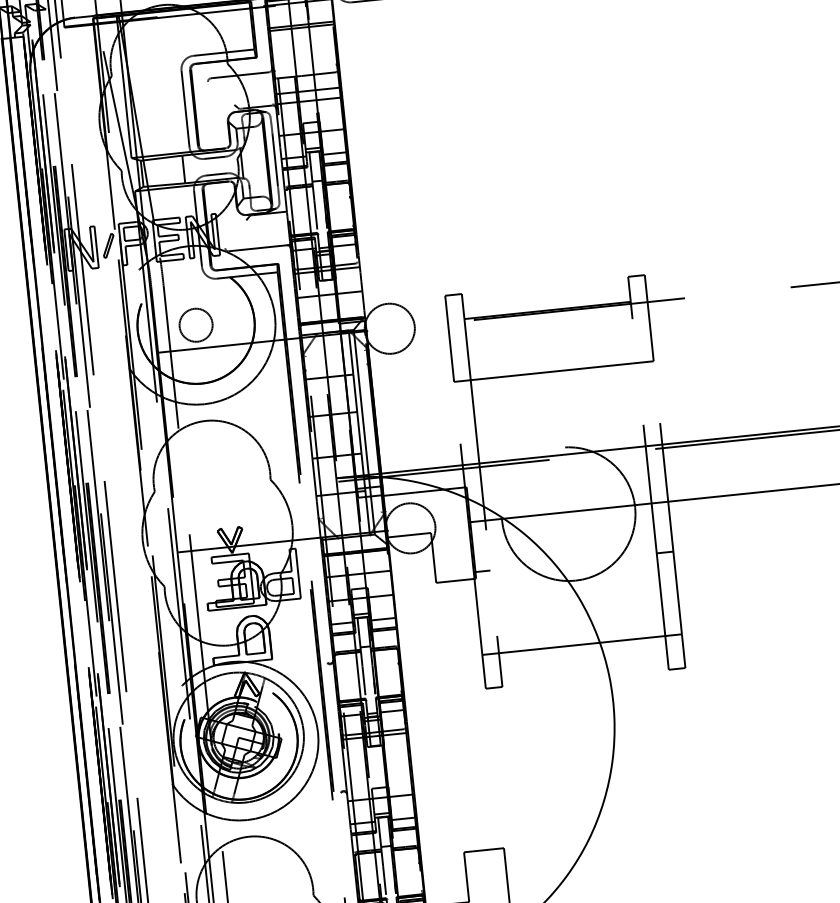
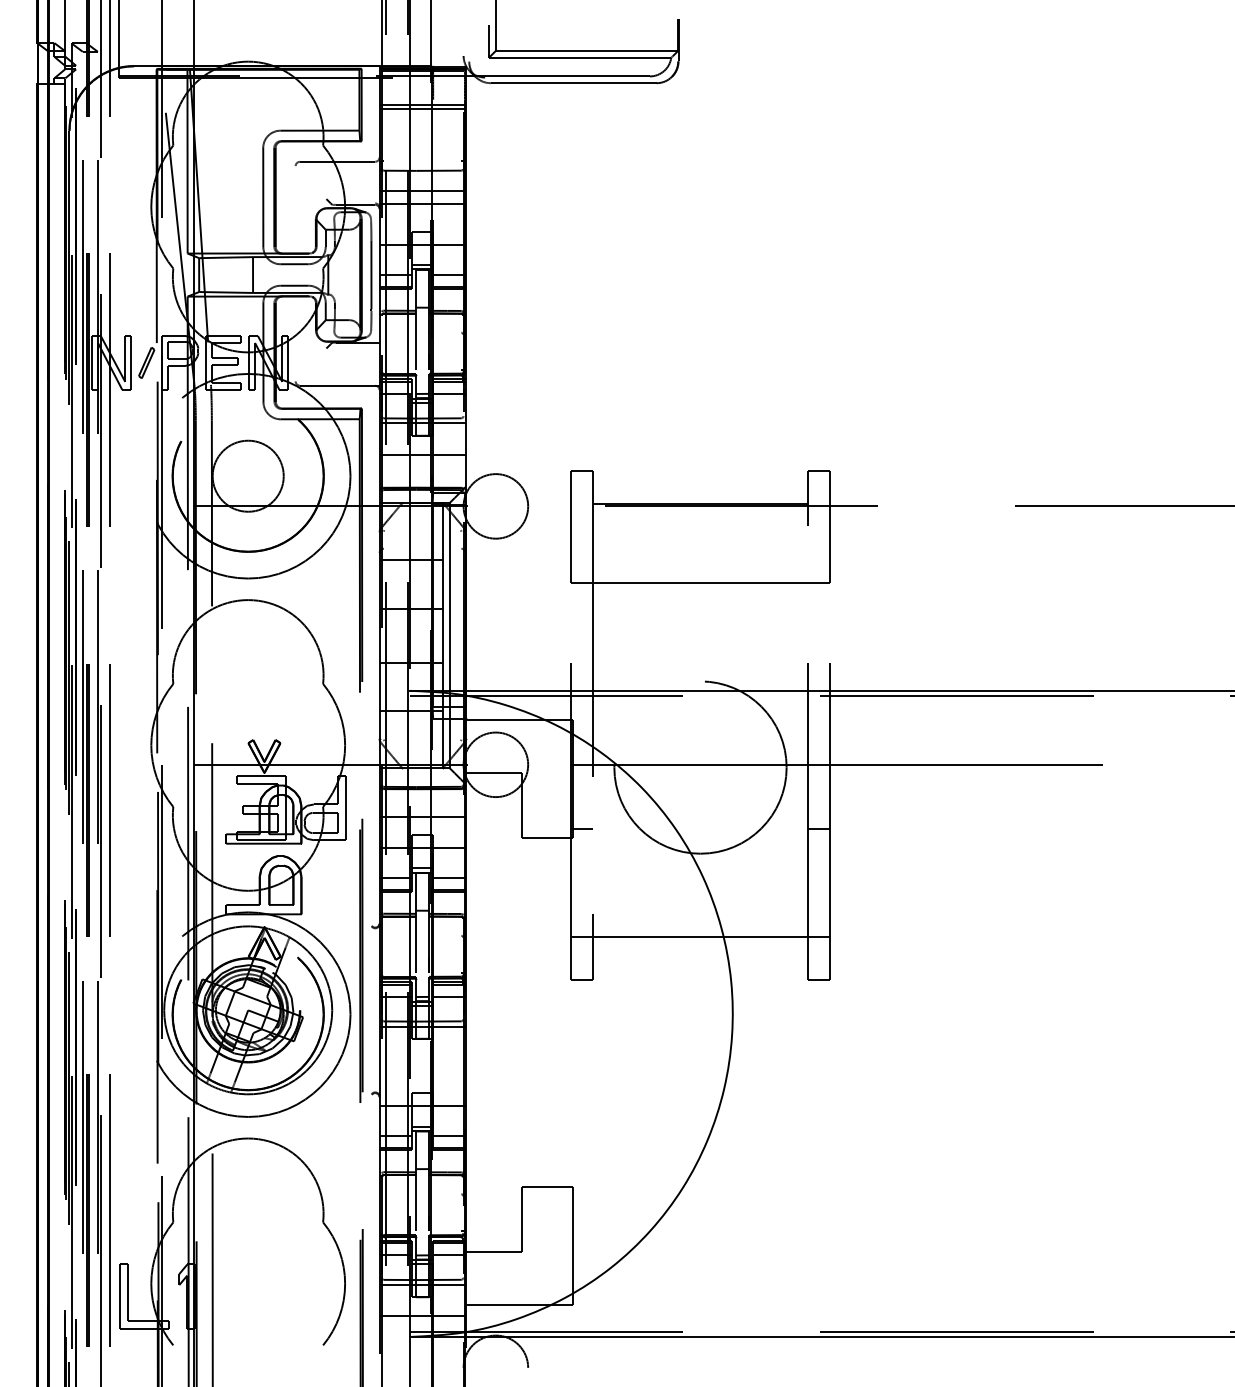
circle: (195, 324) -> (247, 475), size x1.67

